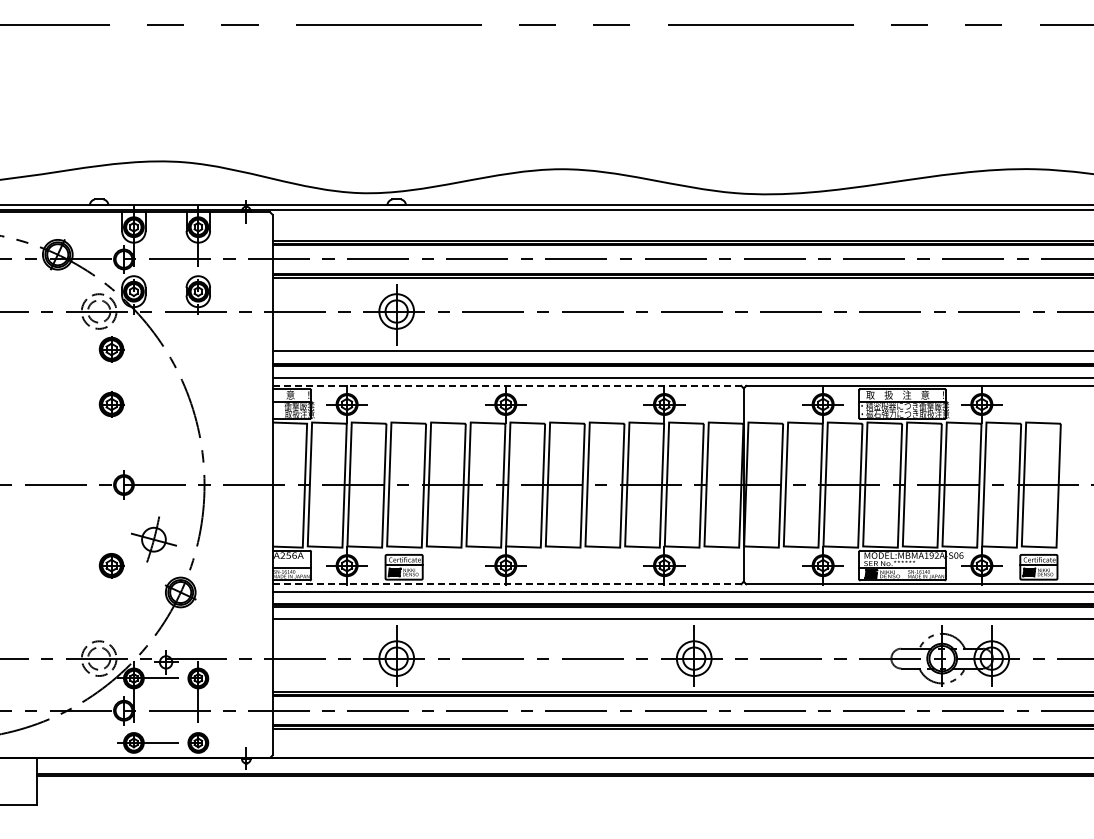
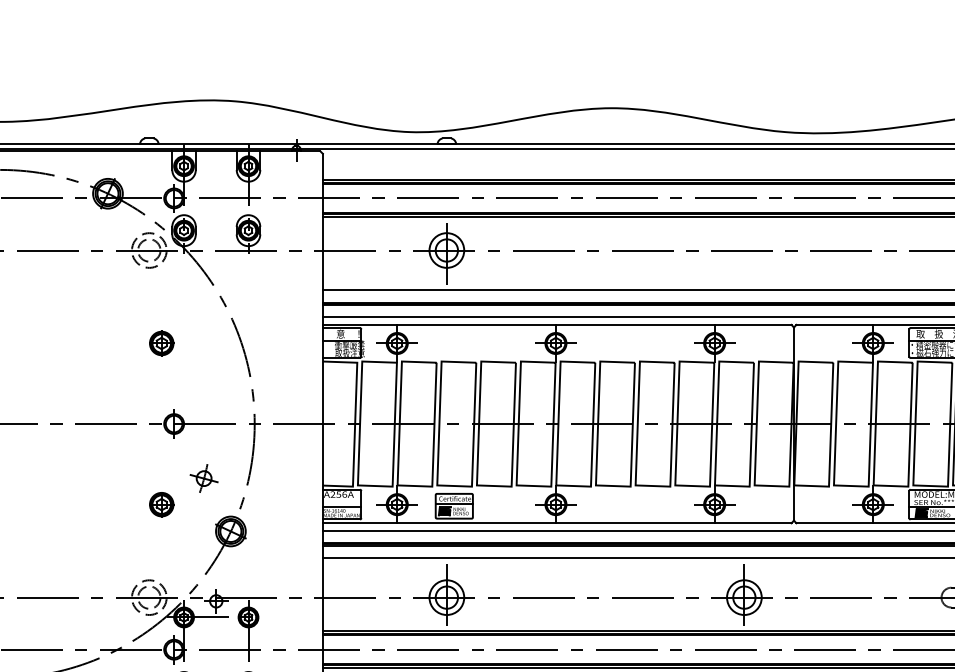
part: (111, 349) -> (161, 288), removed
line: (507, 385) -> (557, 324), dashed -> solid
part: (153, 539) -> (203, 478), size x0.62
line: (507, 584) -> (557, 523), dashed -> solid

